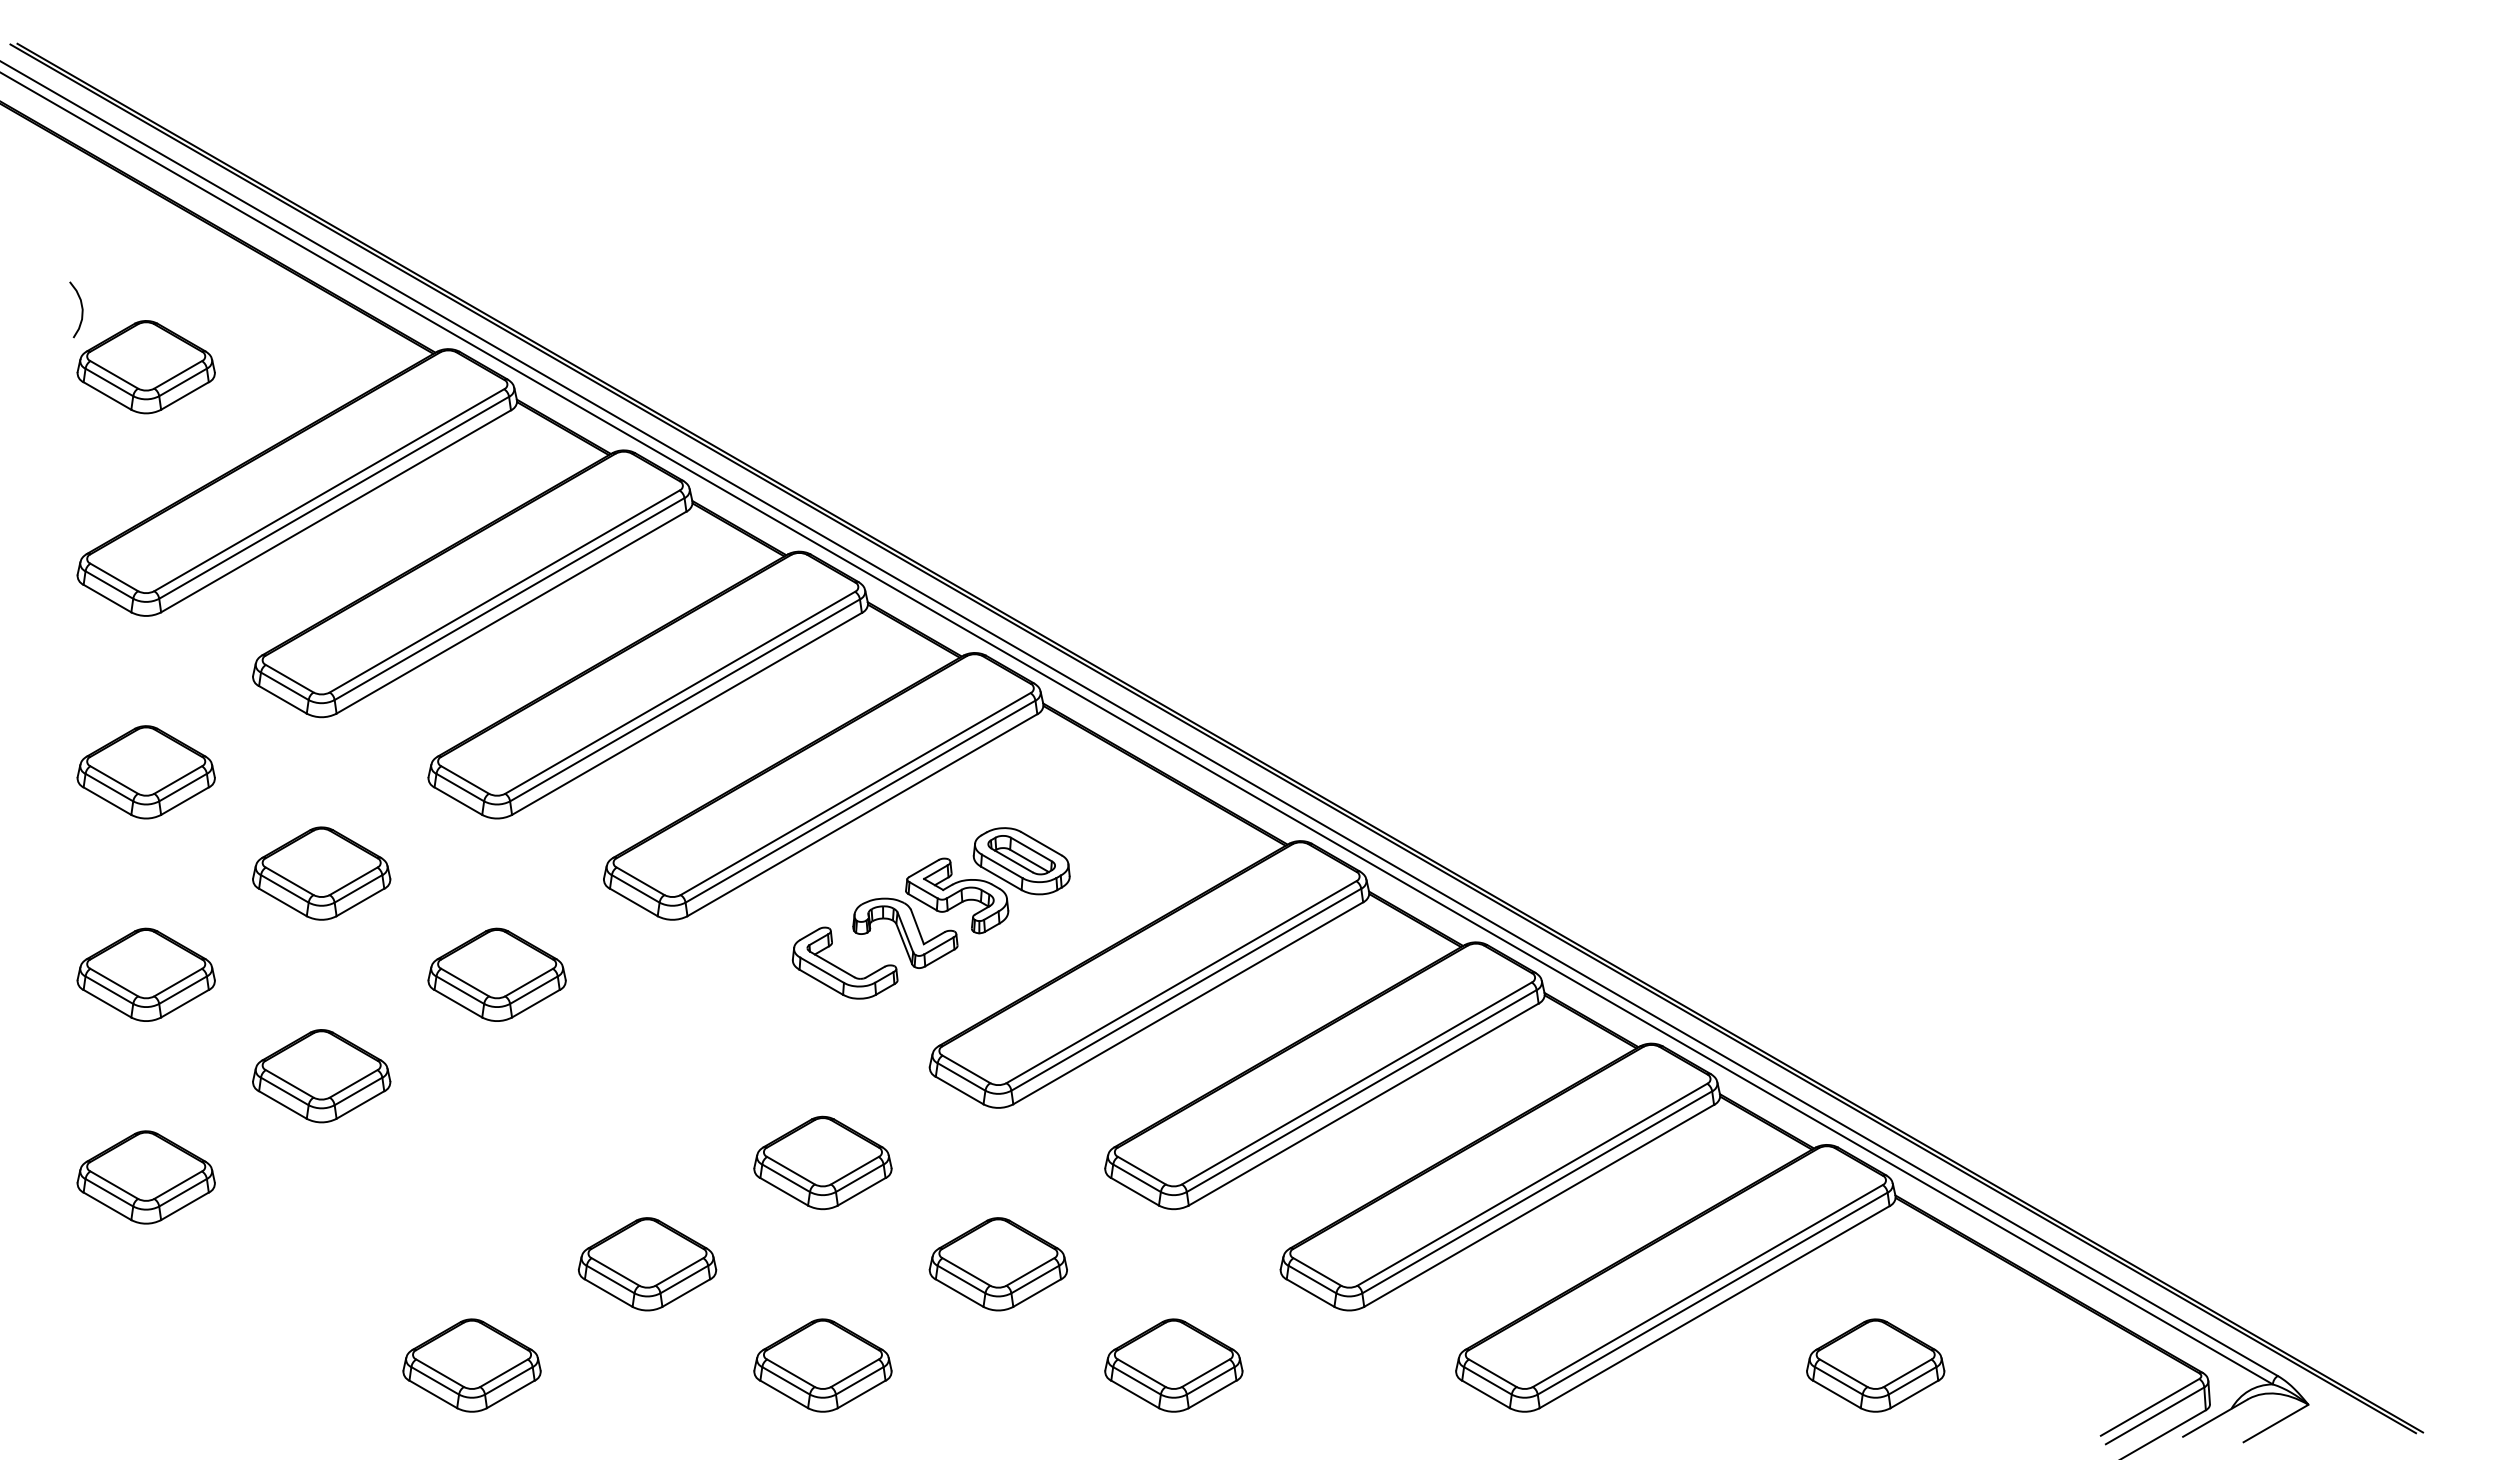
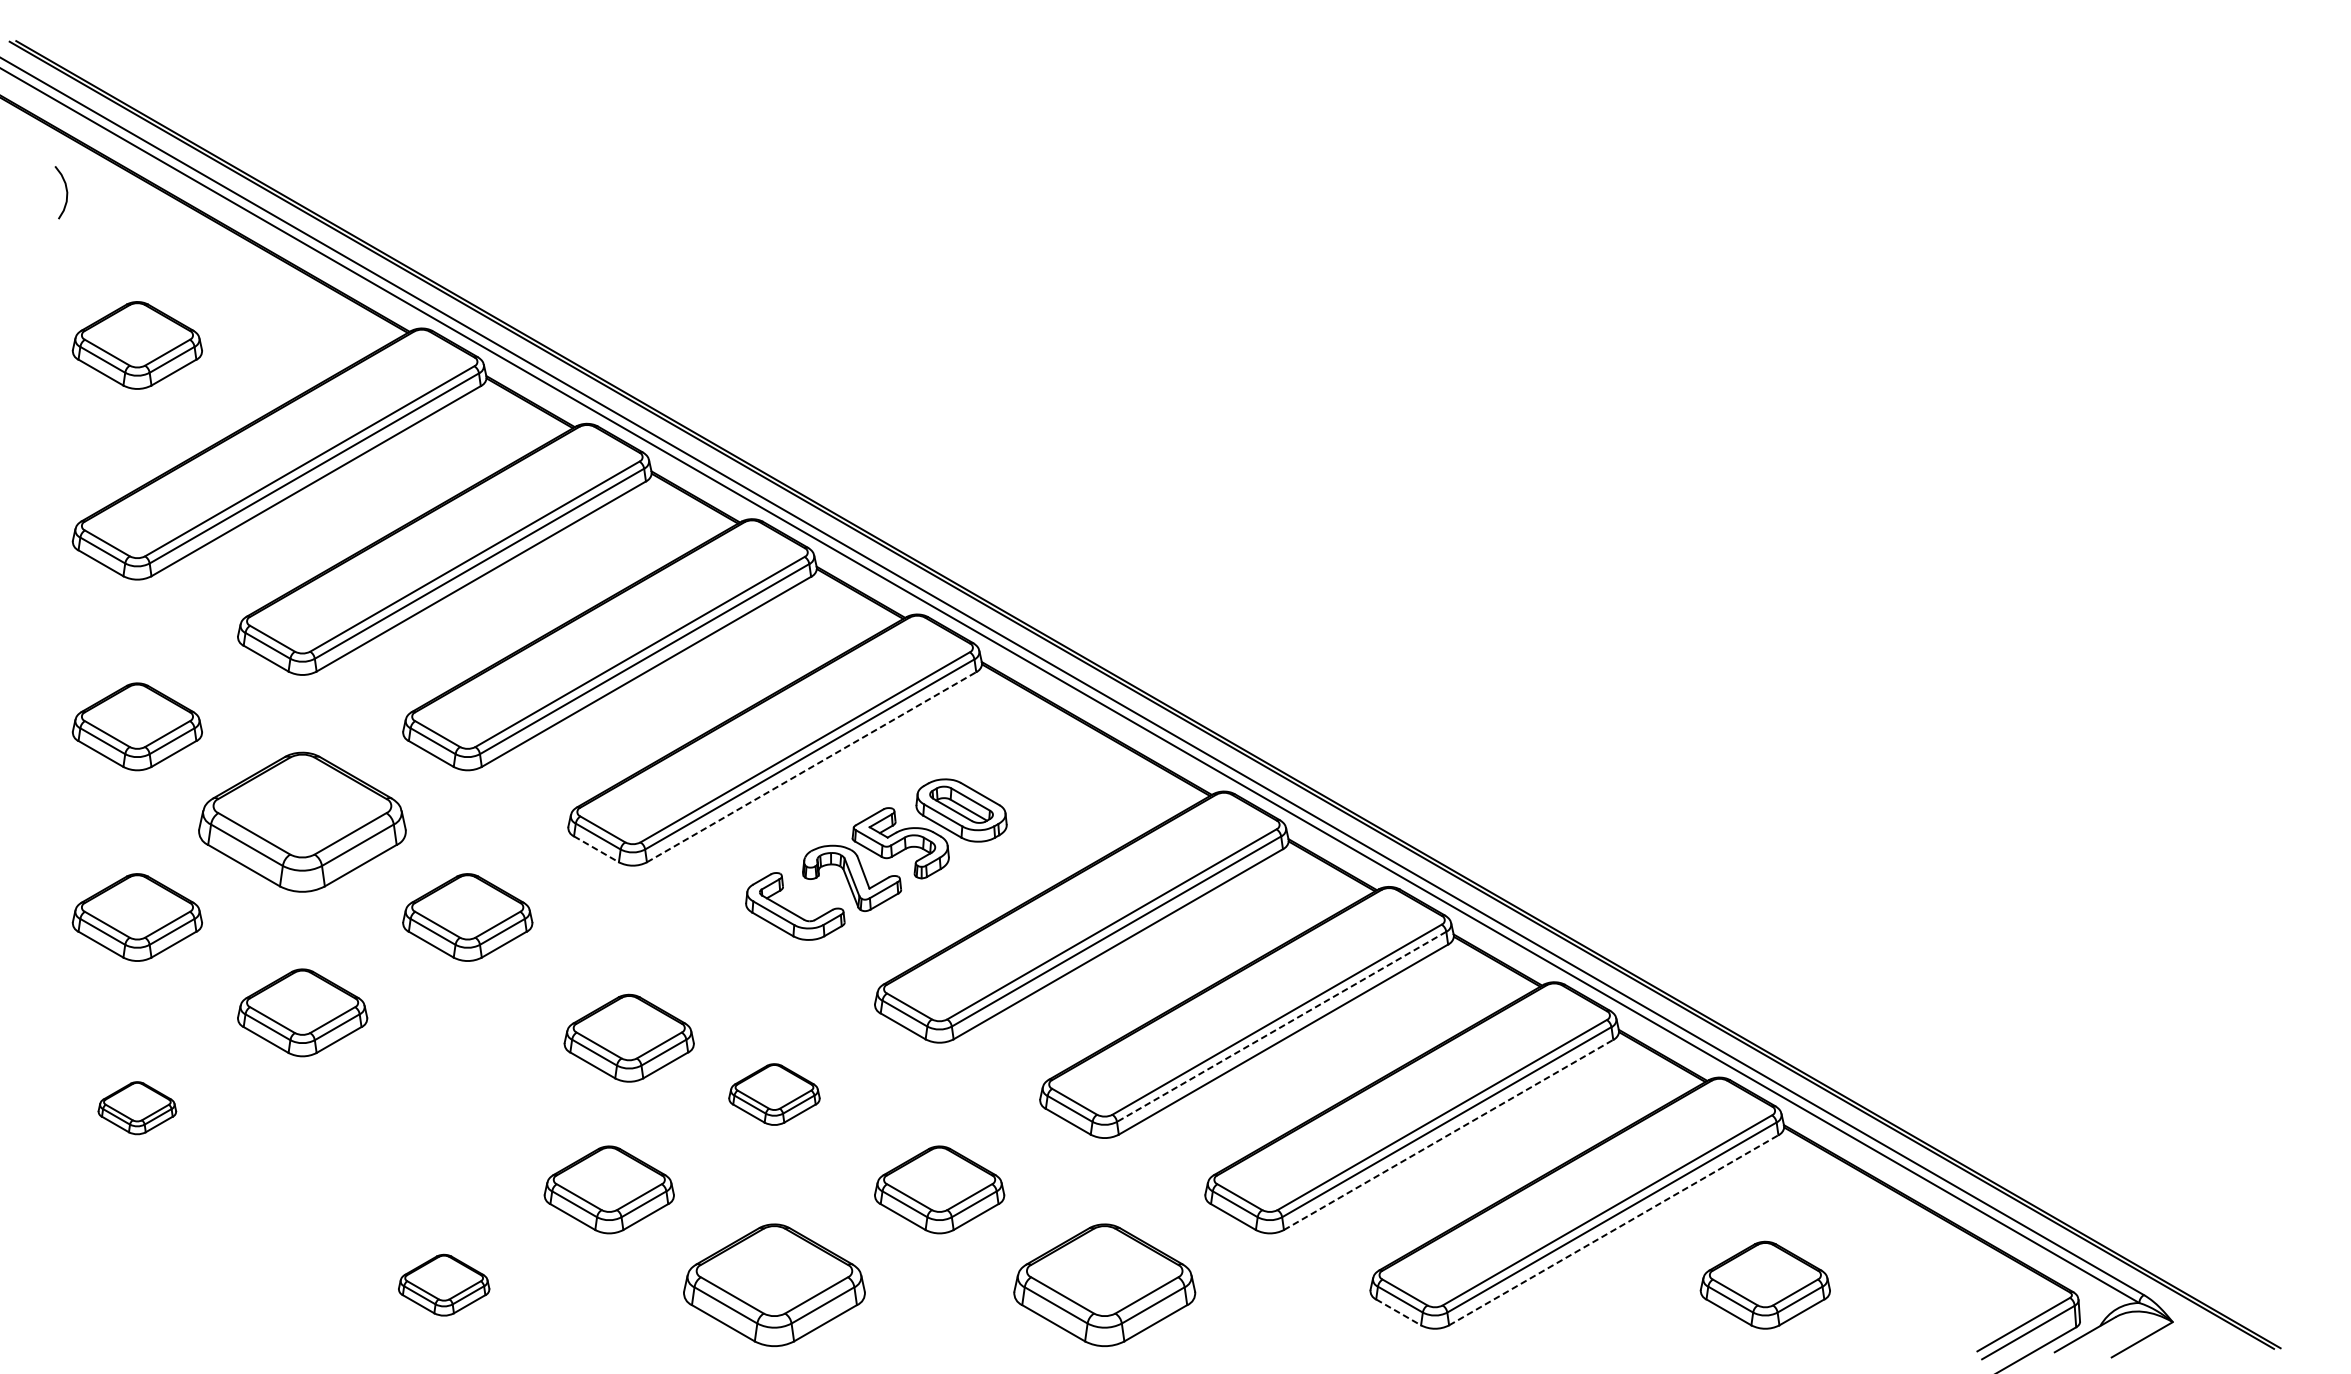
curve: (81, 309) -> (66, 192), moved
line: (862, 815) -> (811, 767), solid -> dashed
part: (321, 873) -> (302, 822), size x1.6
line: (633, 902) -> (596, 849), solid -> dashed
line: (1361, 1091) -> (1281, 1027), solid -> dashed
part: (668, 1103) -> (629, 1038), added
part: (822, 1162) -> (774, 1094), size x0.7
part: (145, 1177) -> (136, 1108), size x0.6
line: (1539, 1205) -> (1448, 1134), solid -> dashed
line: (1714, 1307) -> (1613, 1230), solid -> dashed
part: (471, 1365) -> (443, 1285), size x0.7
part: (822, 1365) -> (774, 1285), size x1.4
part: (1173, 1365) -> (1104, 1285), size x1.4
line: (1486, 1394) -> (1399, 1312), solid -> dashed

